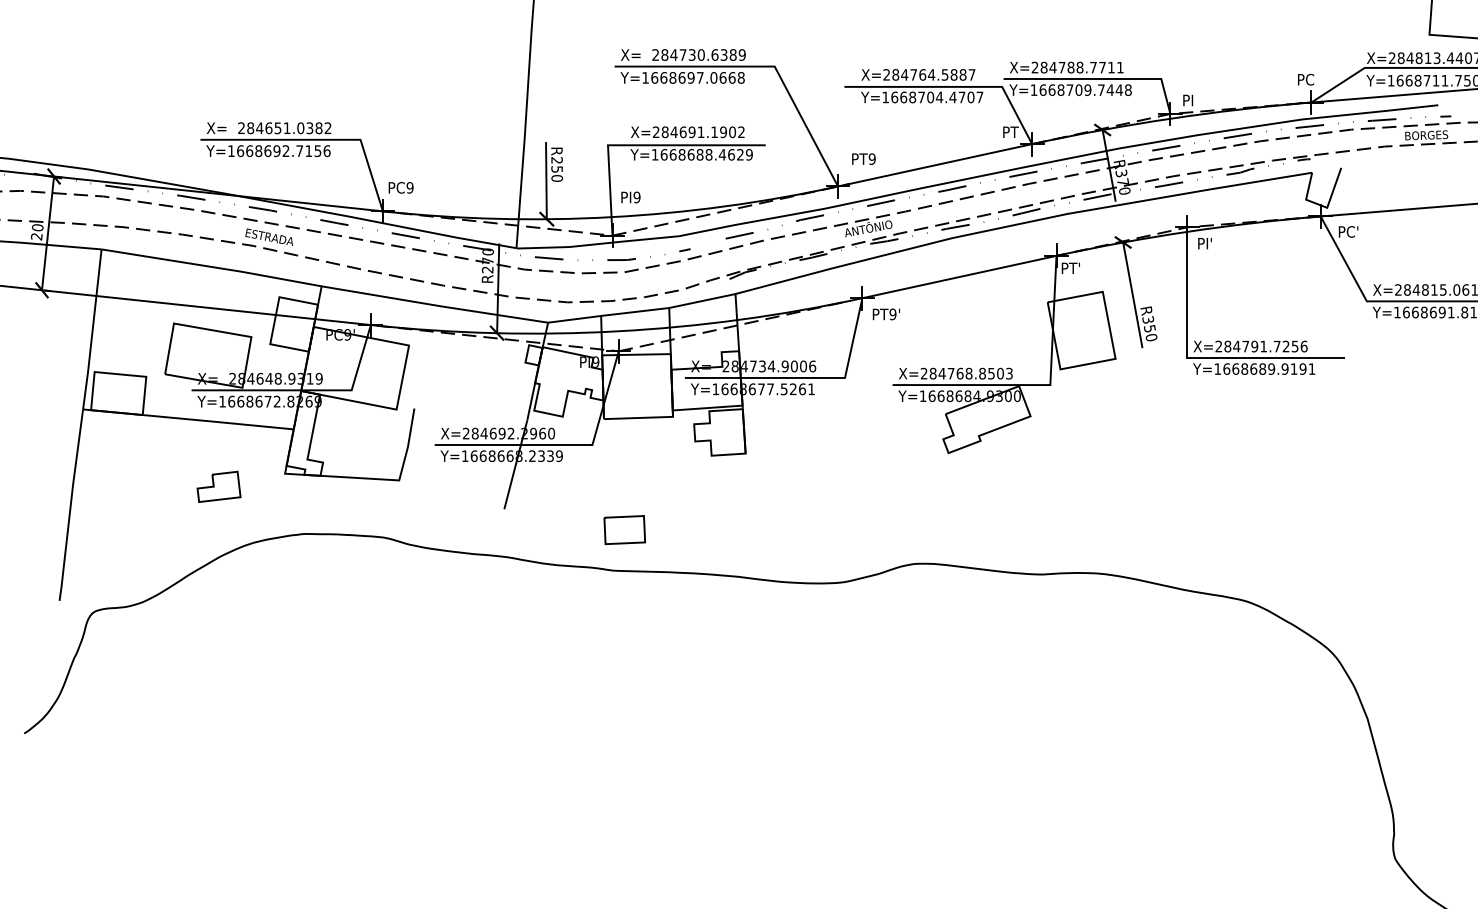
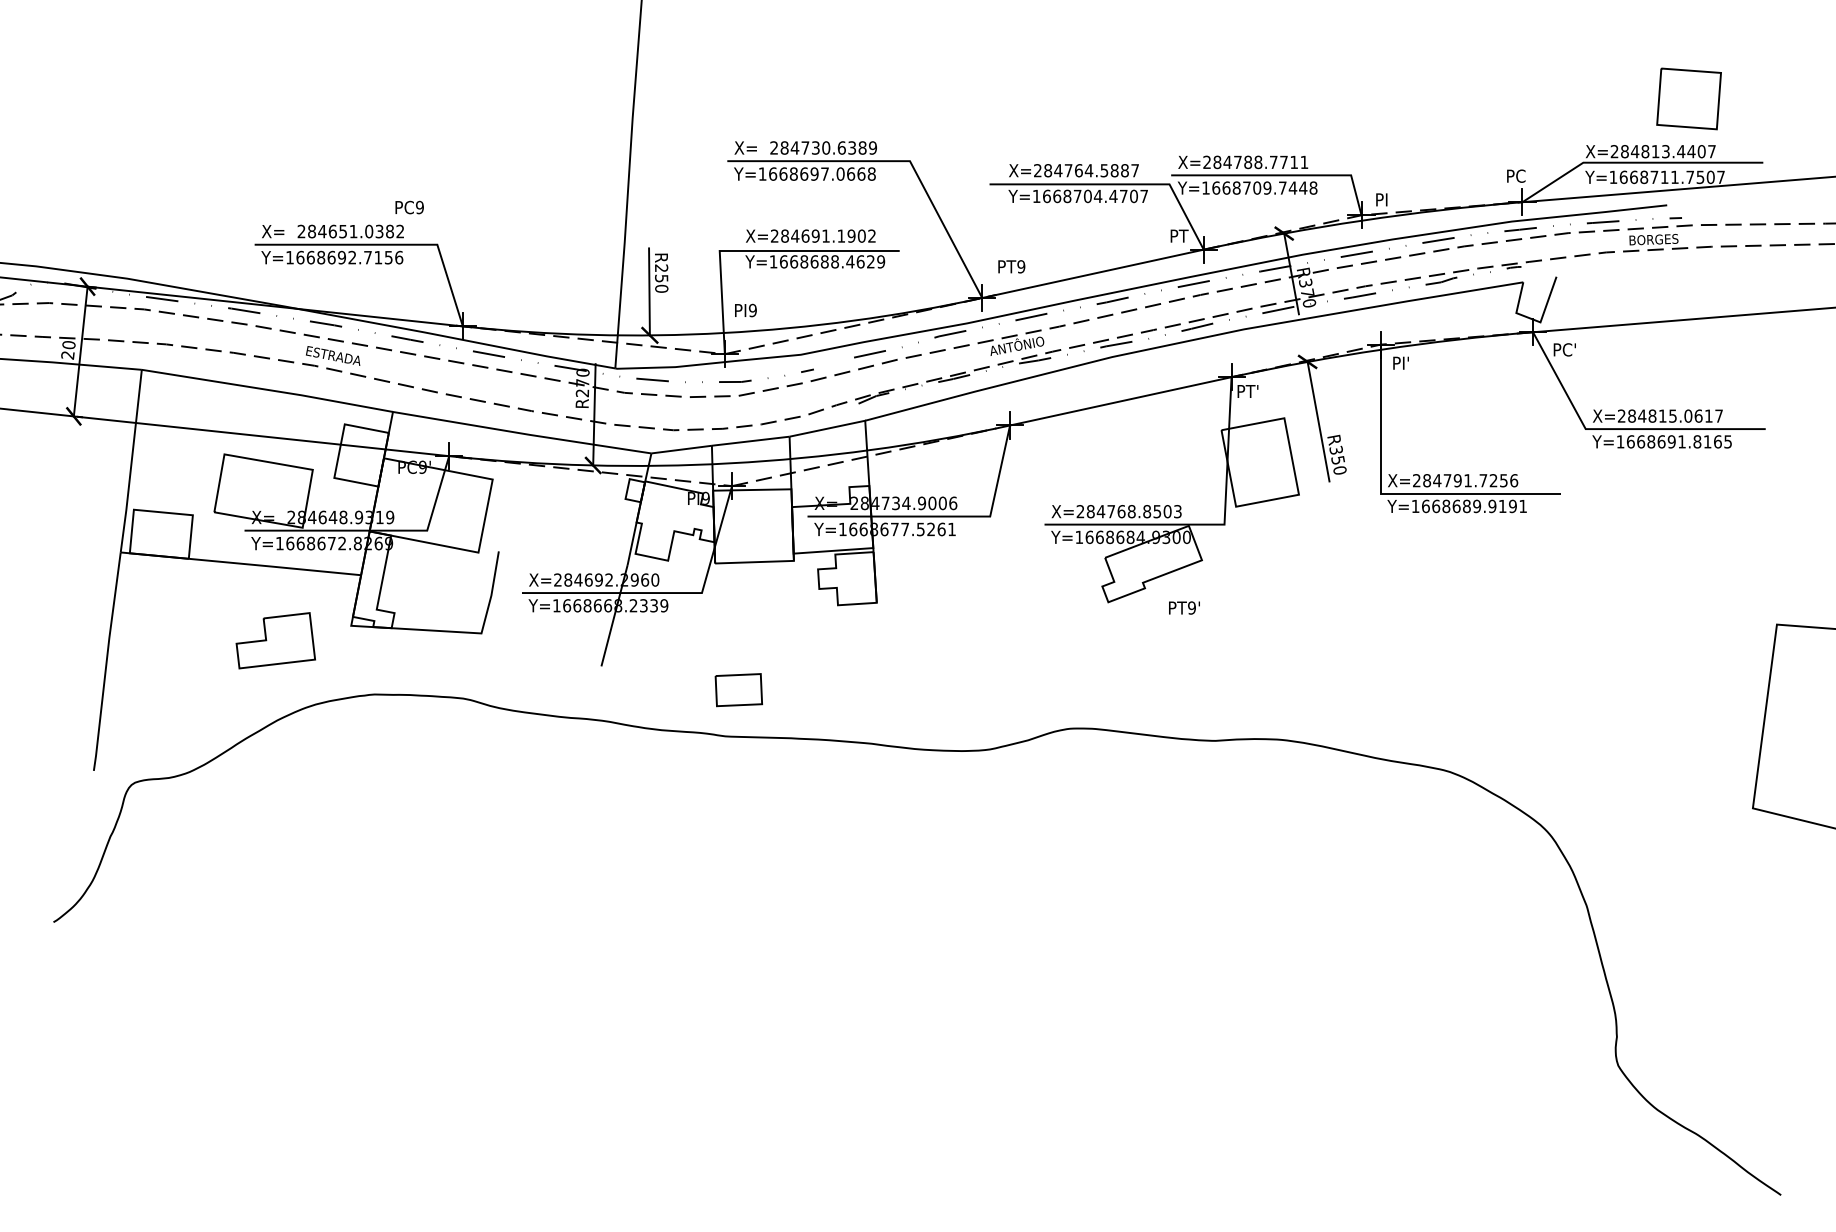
text: (400, 187) -> (409, 207), moved
text: (886, 313) -> (1184, 607), moved
part: (218, 486) -> (275, 640), size x1.6

